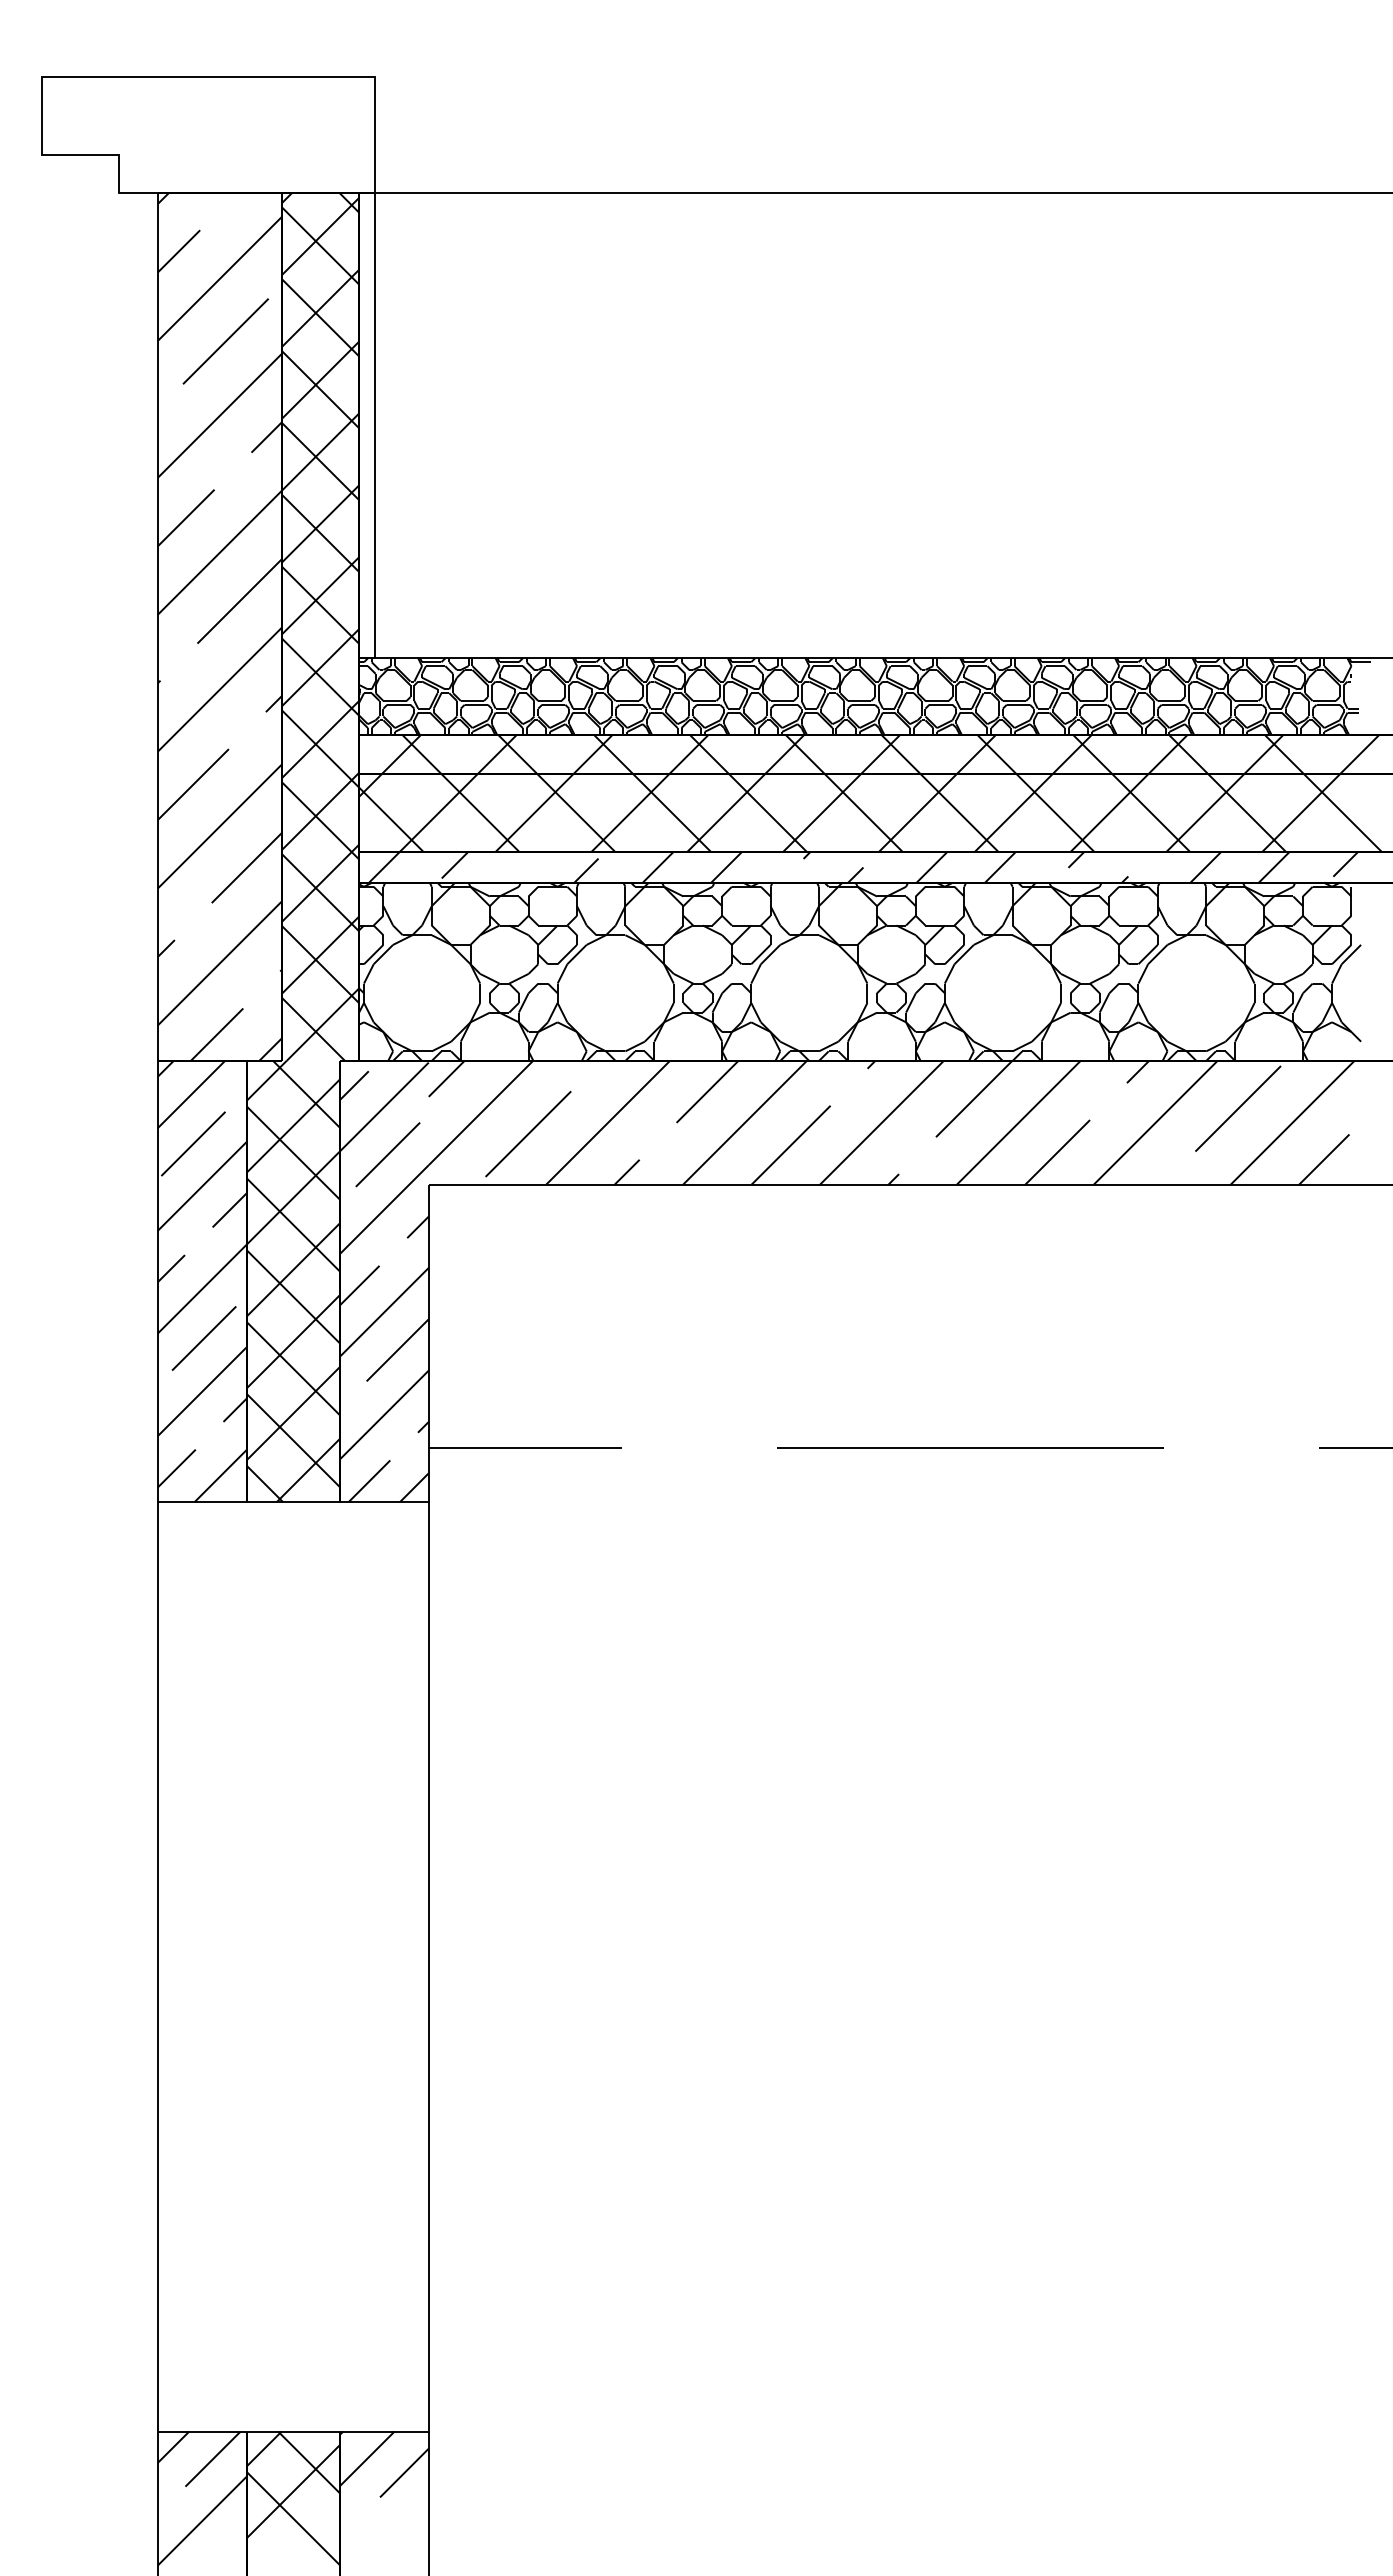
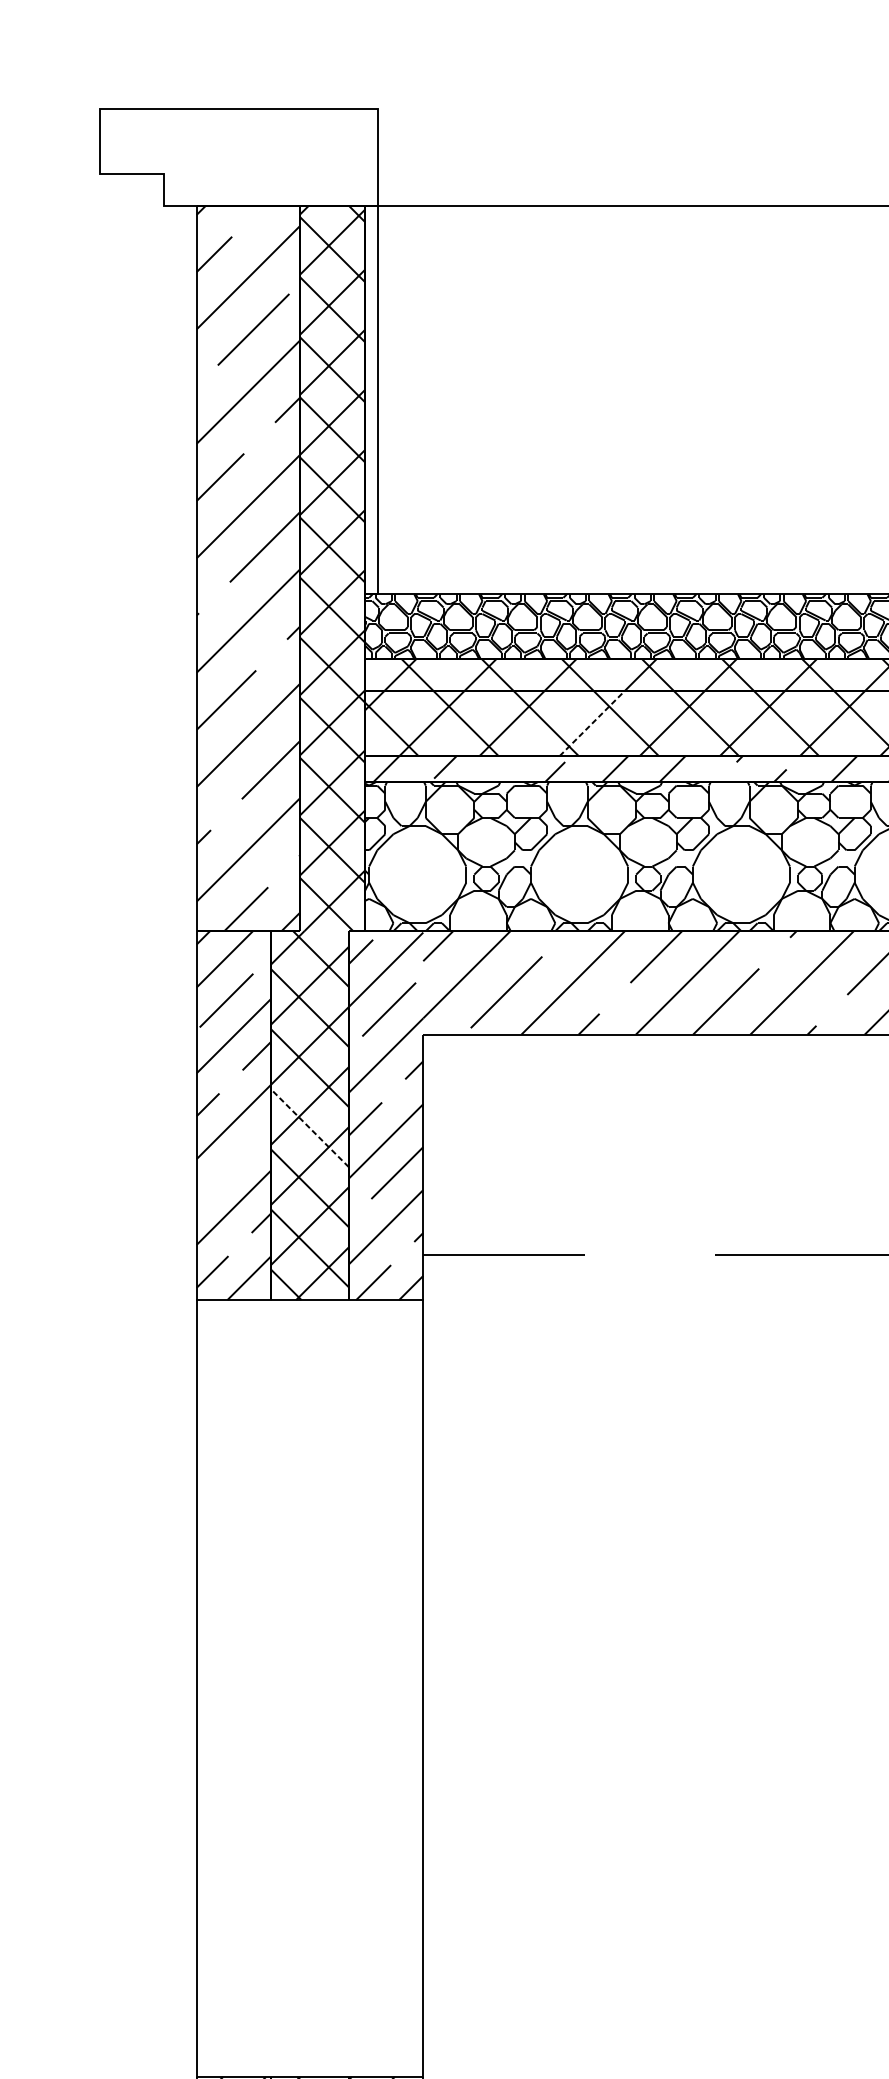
line: (630, 812) -> (591, 723), solid -> dashed
line: (293, 1296) -> (310, 1128), solid -> dashed
line: (203, 1338) -> (234, 1163), removed

